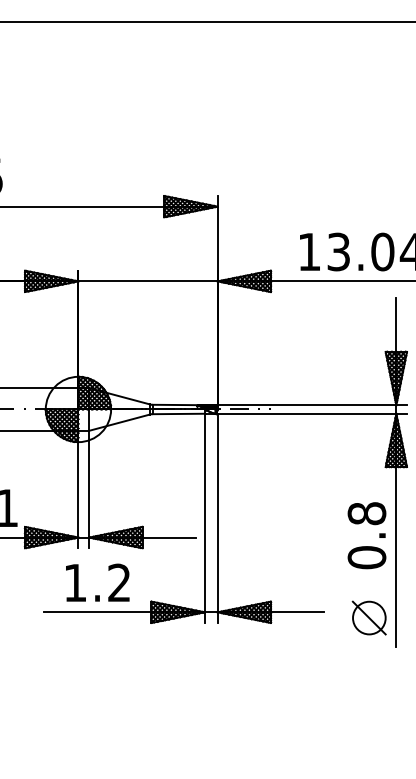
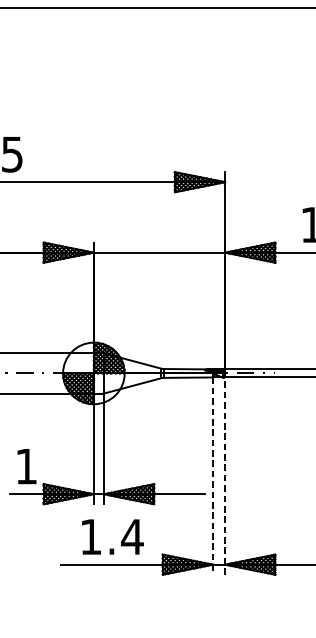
line: (204, 518) -> (212, 476), solid -> dashed
line: (217, 518) -> (225, 476), solid -> dashed
text: (119, 582) -> (132, 536), 1.2 -> 1.4

